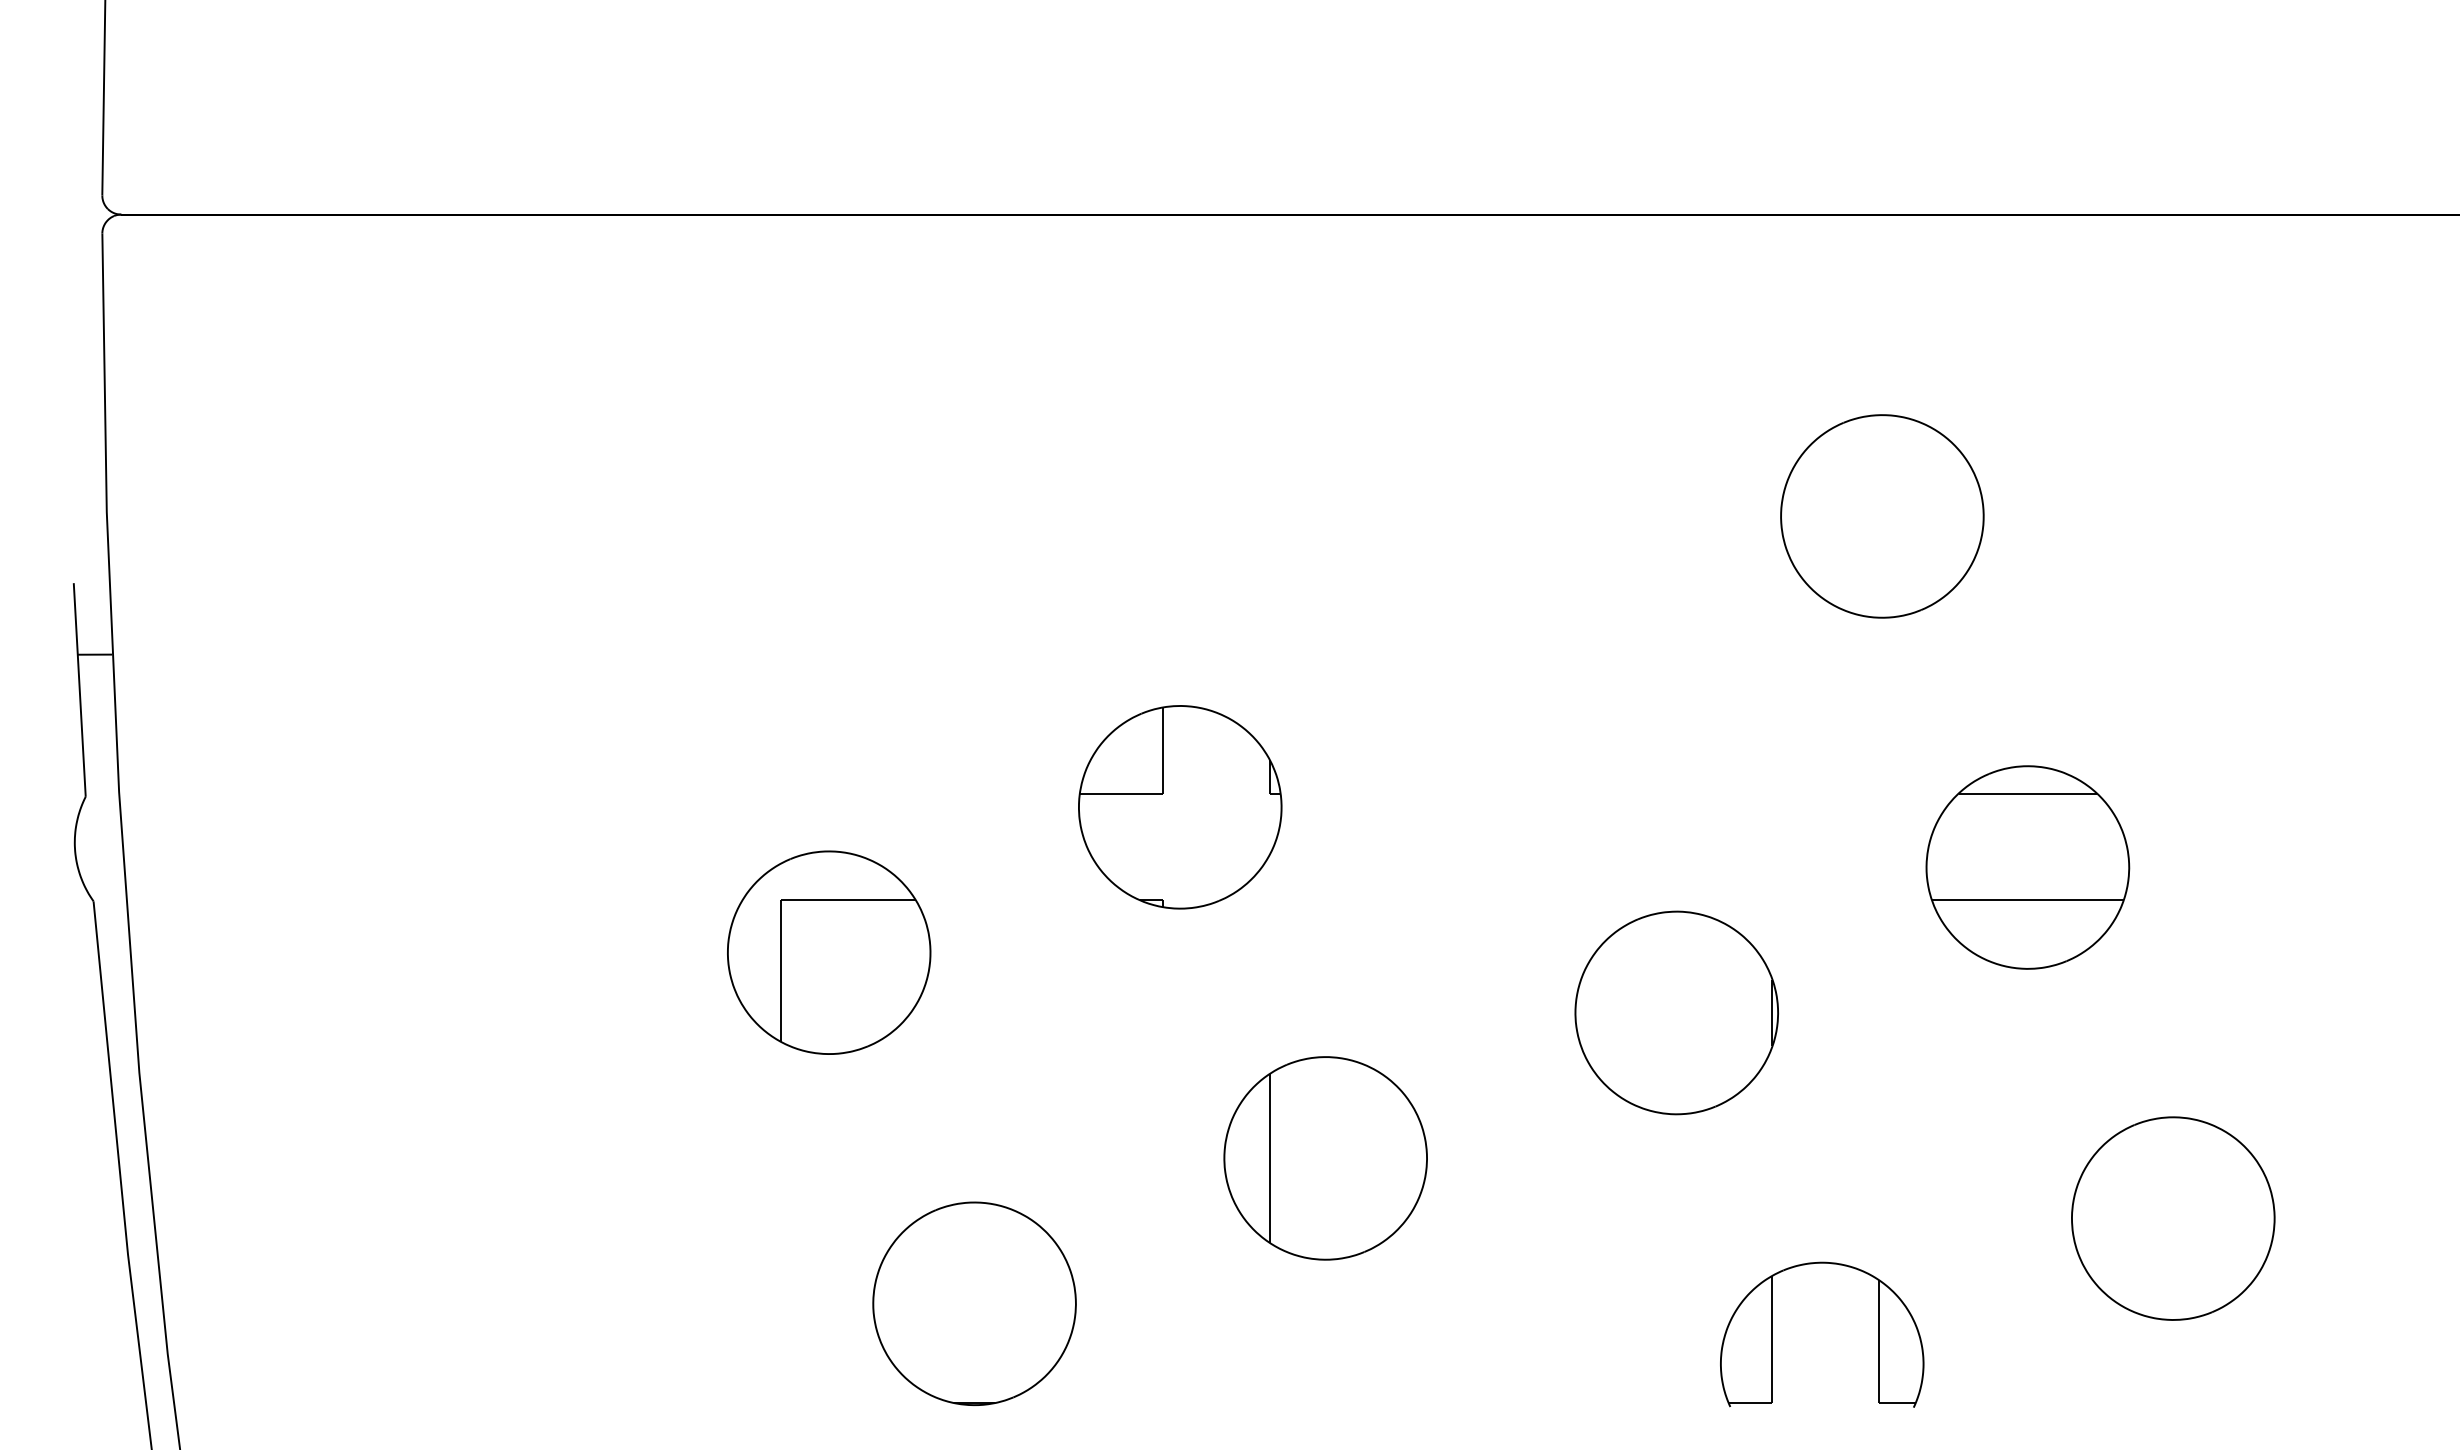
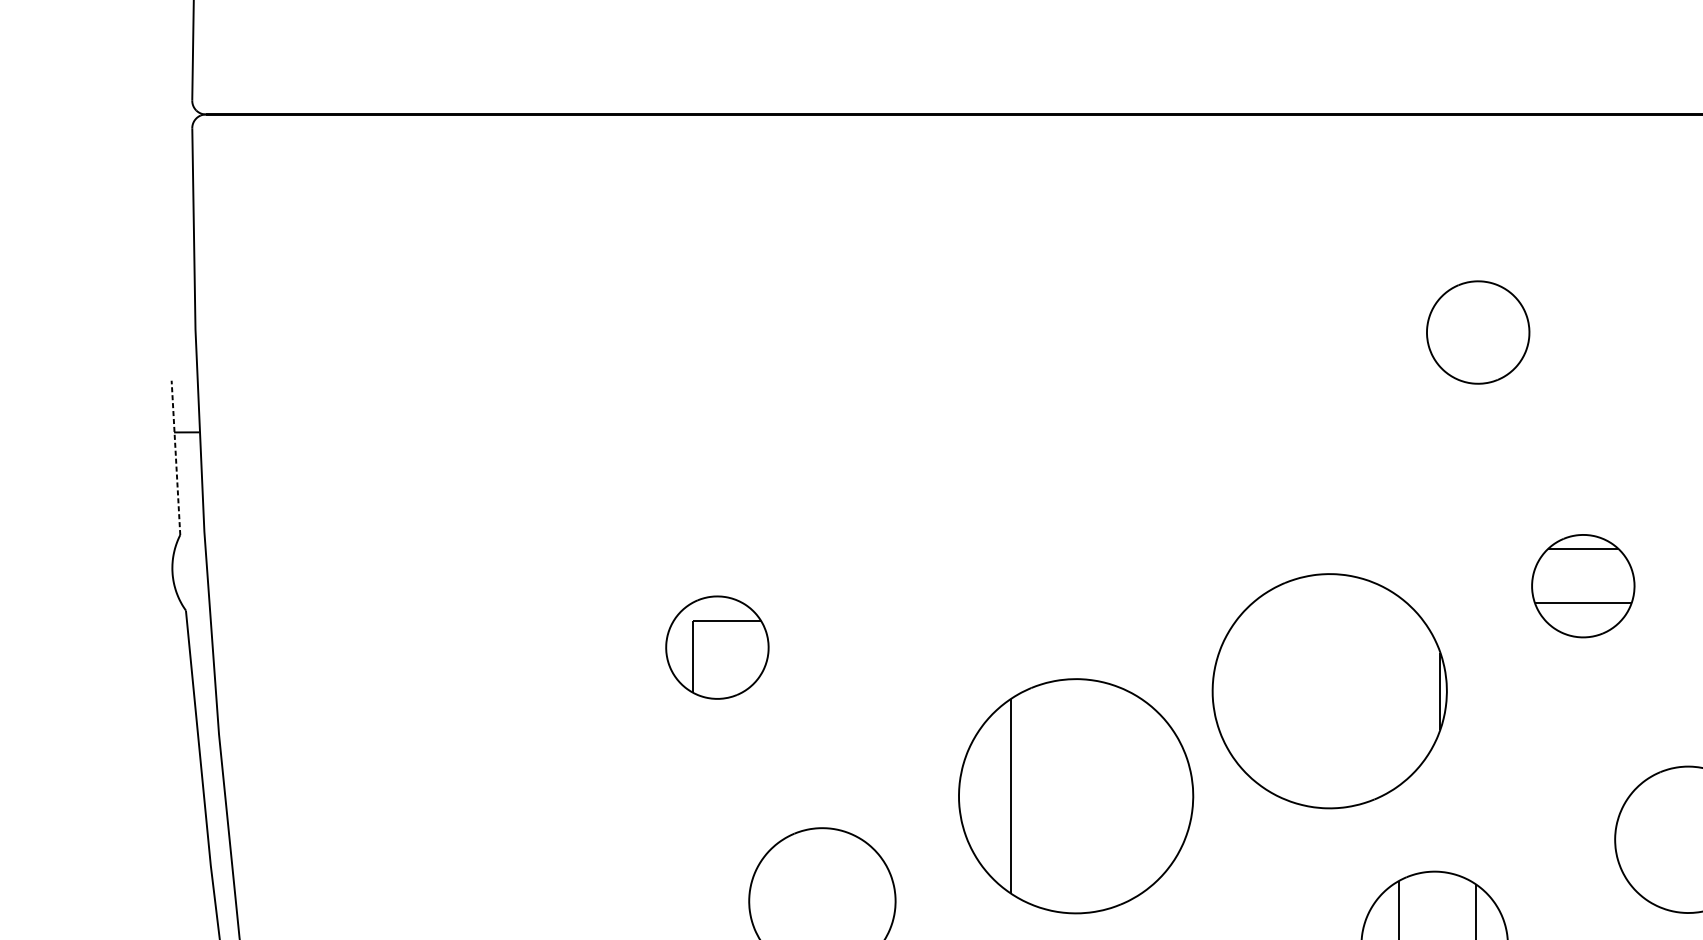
part: (1882, 516) -> (1478, 332), size x0.7
line: (79, 689) -> (175, 457), solid -> dashed
part: (1180, 807) -> (971, 542), removed
part: (2027, 867) -> (1583, 586), size x0.7
part: (829, 952) -> (717, 647), size x0.7
part: (1676, 1012) -> (1329, 690), size x1.6
part: (1325, 1158) -> (1075, 796), size x1.6

